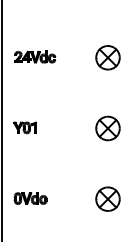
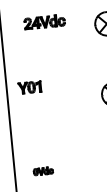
part: (35, 56) -> (44, 21), moved
part: (24, 127) -> (29, 87), moved
part: (30, 198) -> (43, 171), size x0.6

